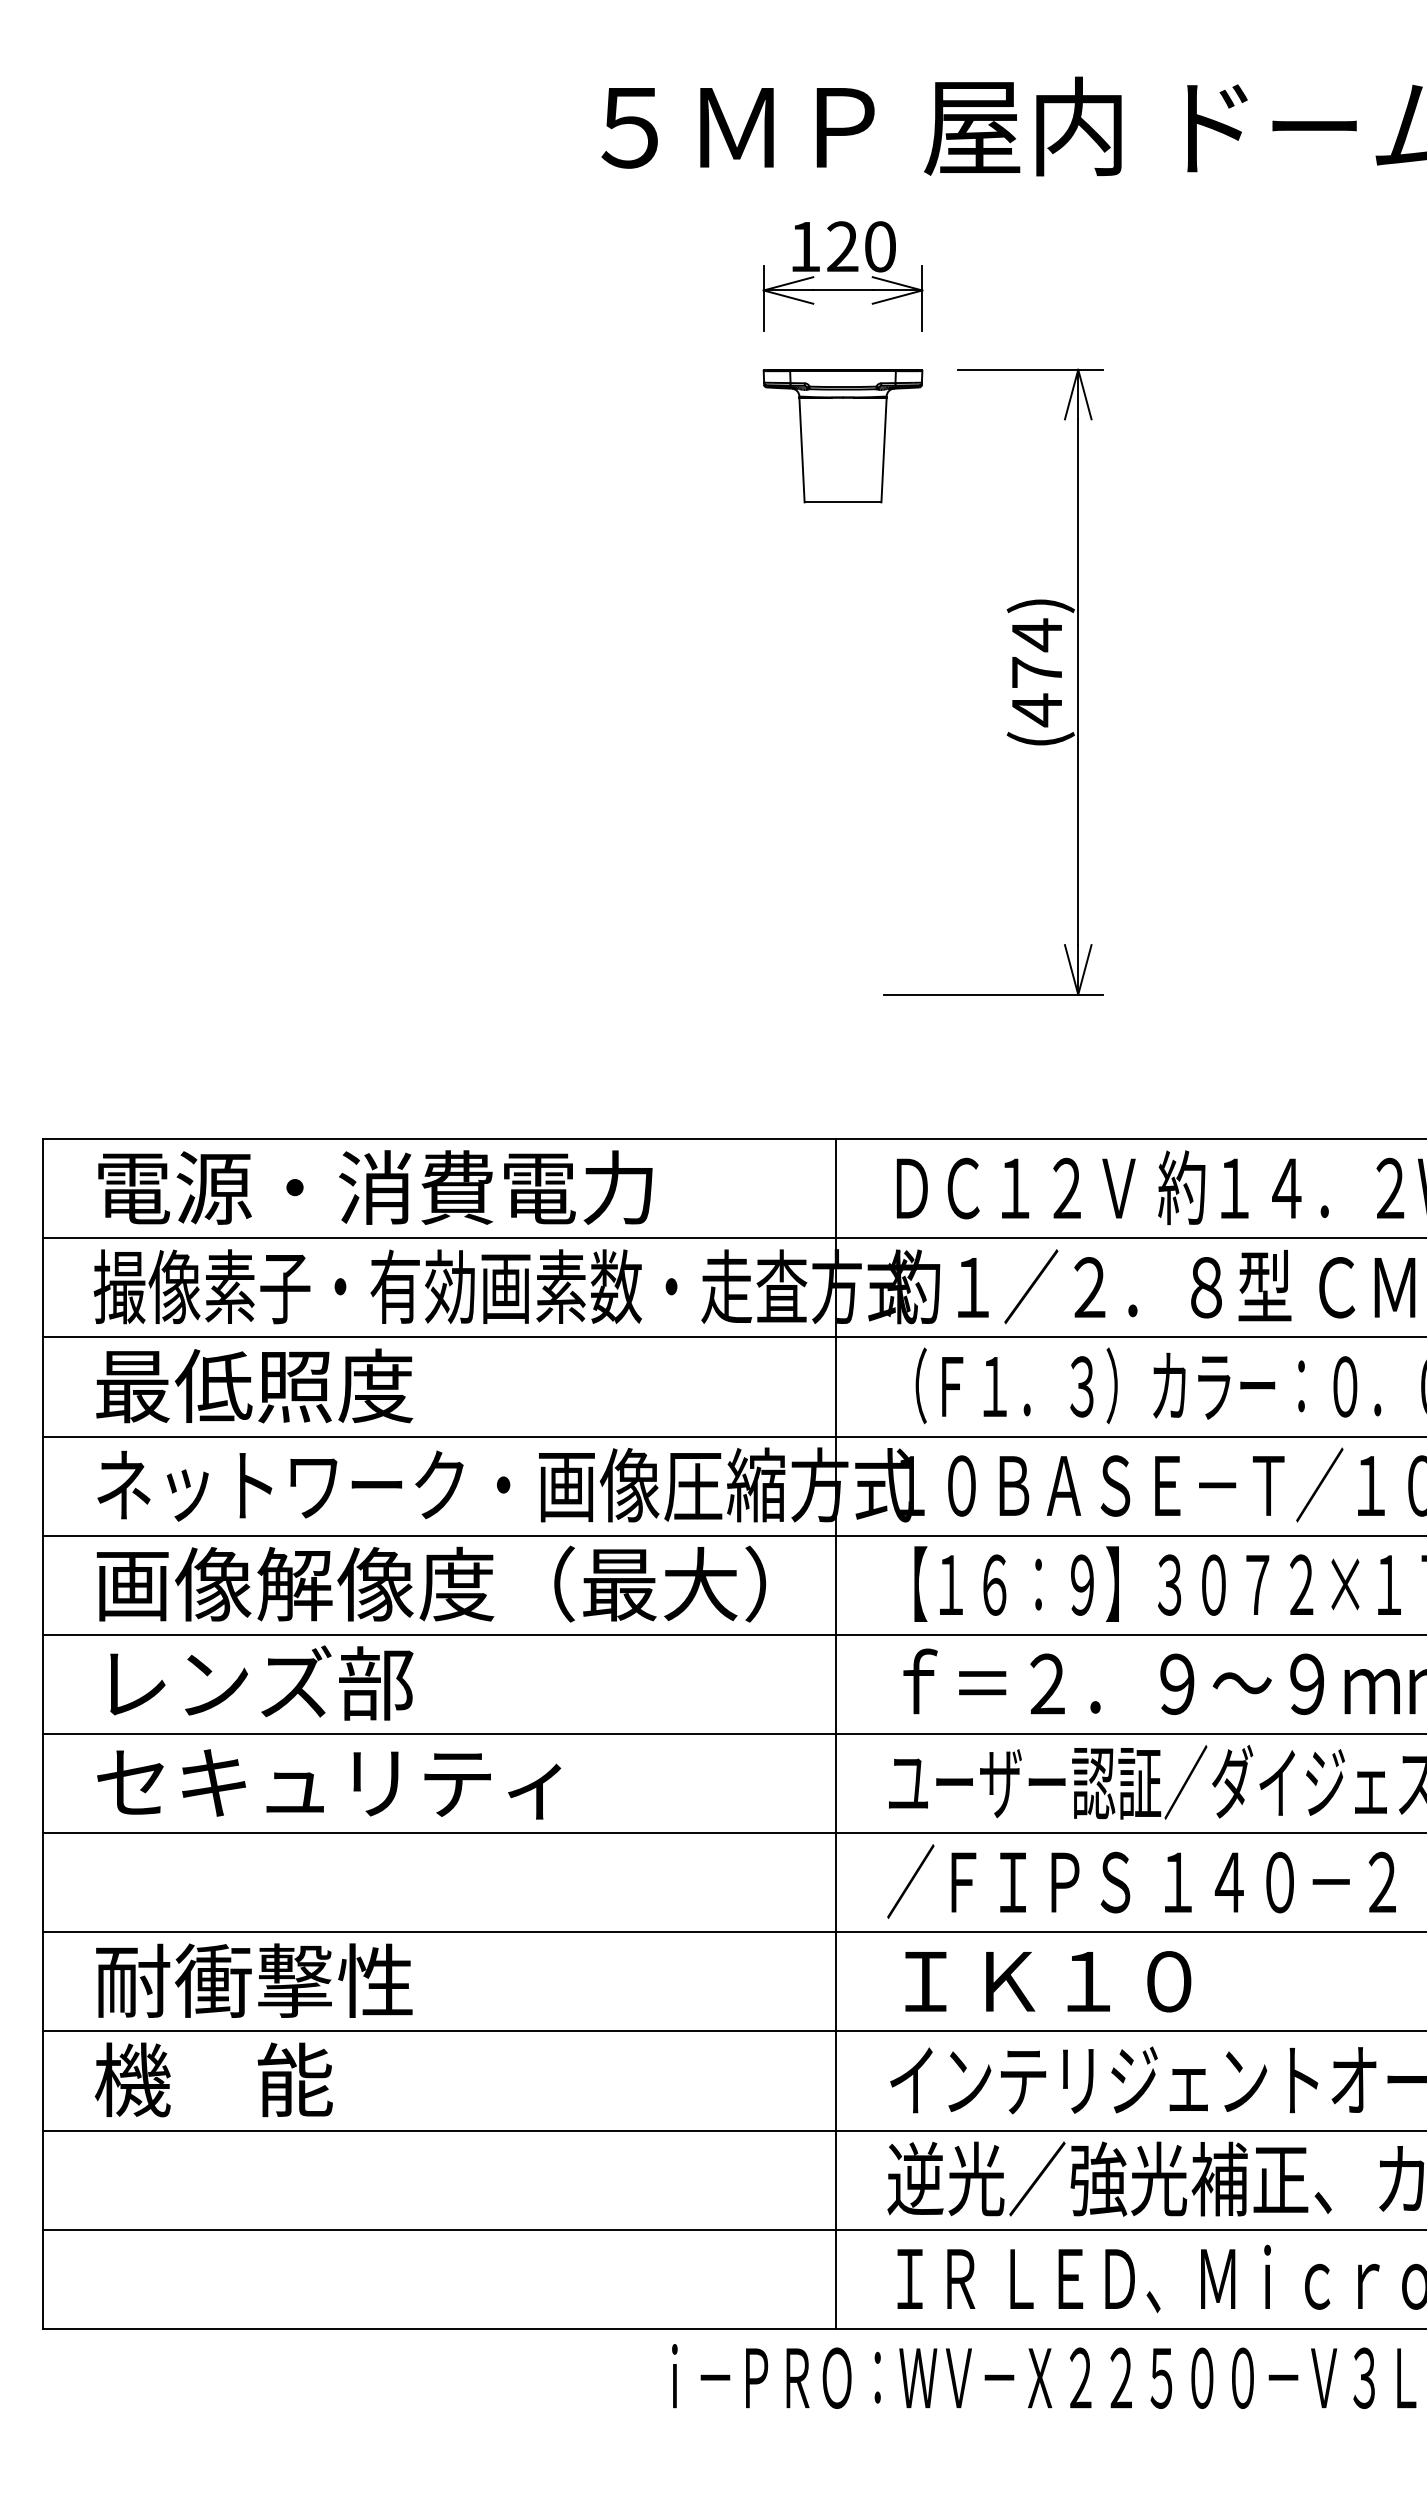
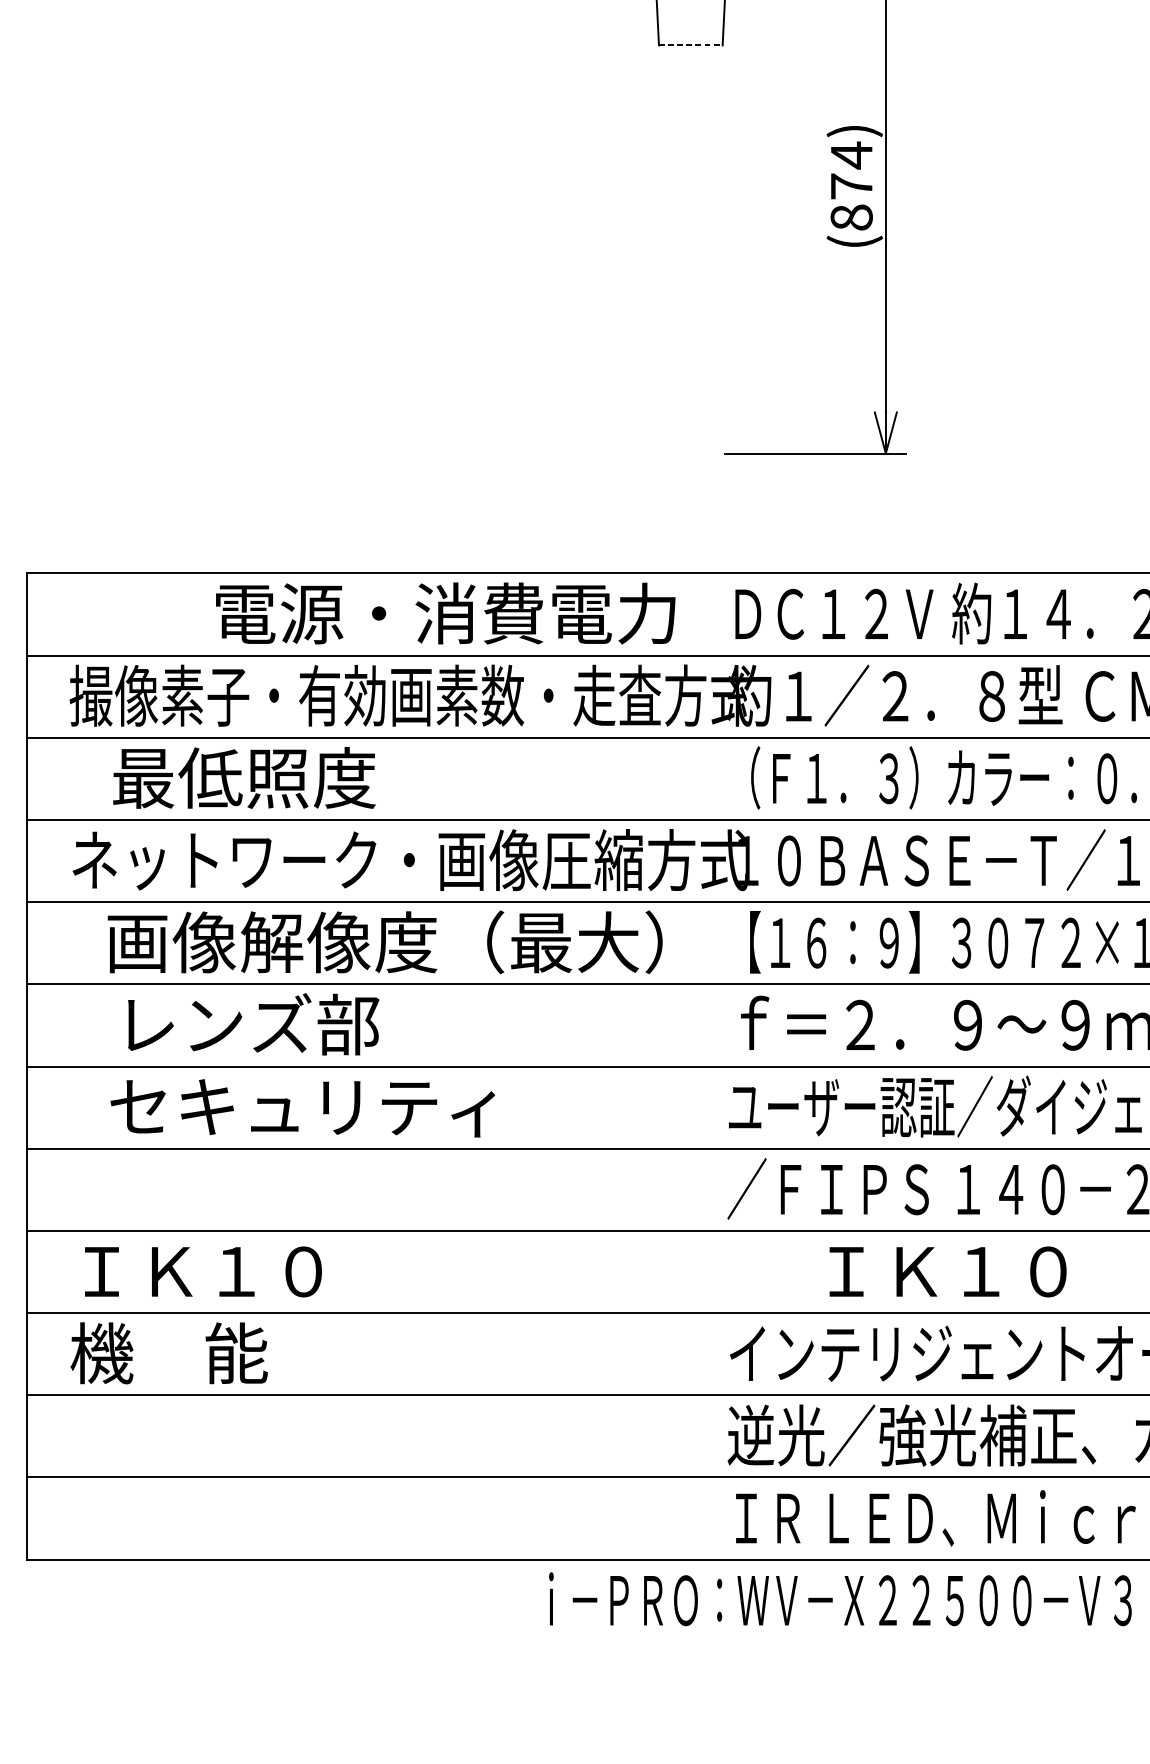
line: (843, 502) -> (691, 45), solid -> dashed
text: (1036, 710) -> (851, 217), (474) -> (874)
text: (375, 1187) -> (445, 613), moved
text: (254, 1385) -> (244, 777), moved
text: (431, 1583) -> (385, 941), moved
text: (261, 1682) -> (253, 1023), moved
line: (835, 1733) -> (684, 1066), removed
text: (329, 1784) -> (303, 1108), moved
text: (254, 1980) -> (202, 1270), 耐衝撃性 -> ＩＫ１０
text: (1048, 1981) -> (948, 1271), moved

